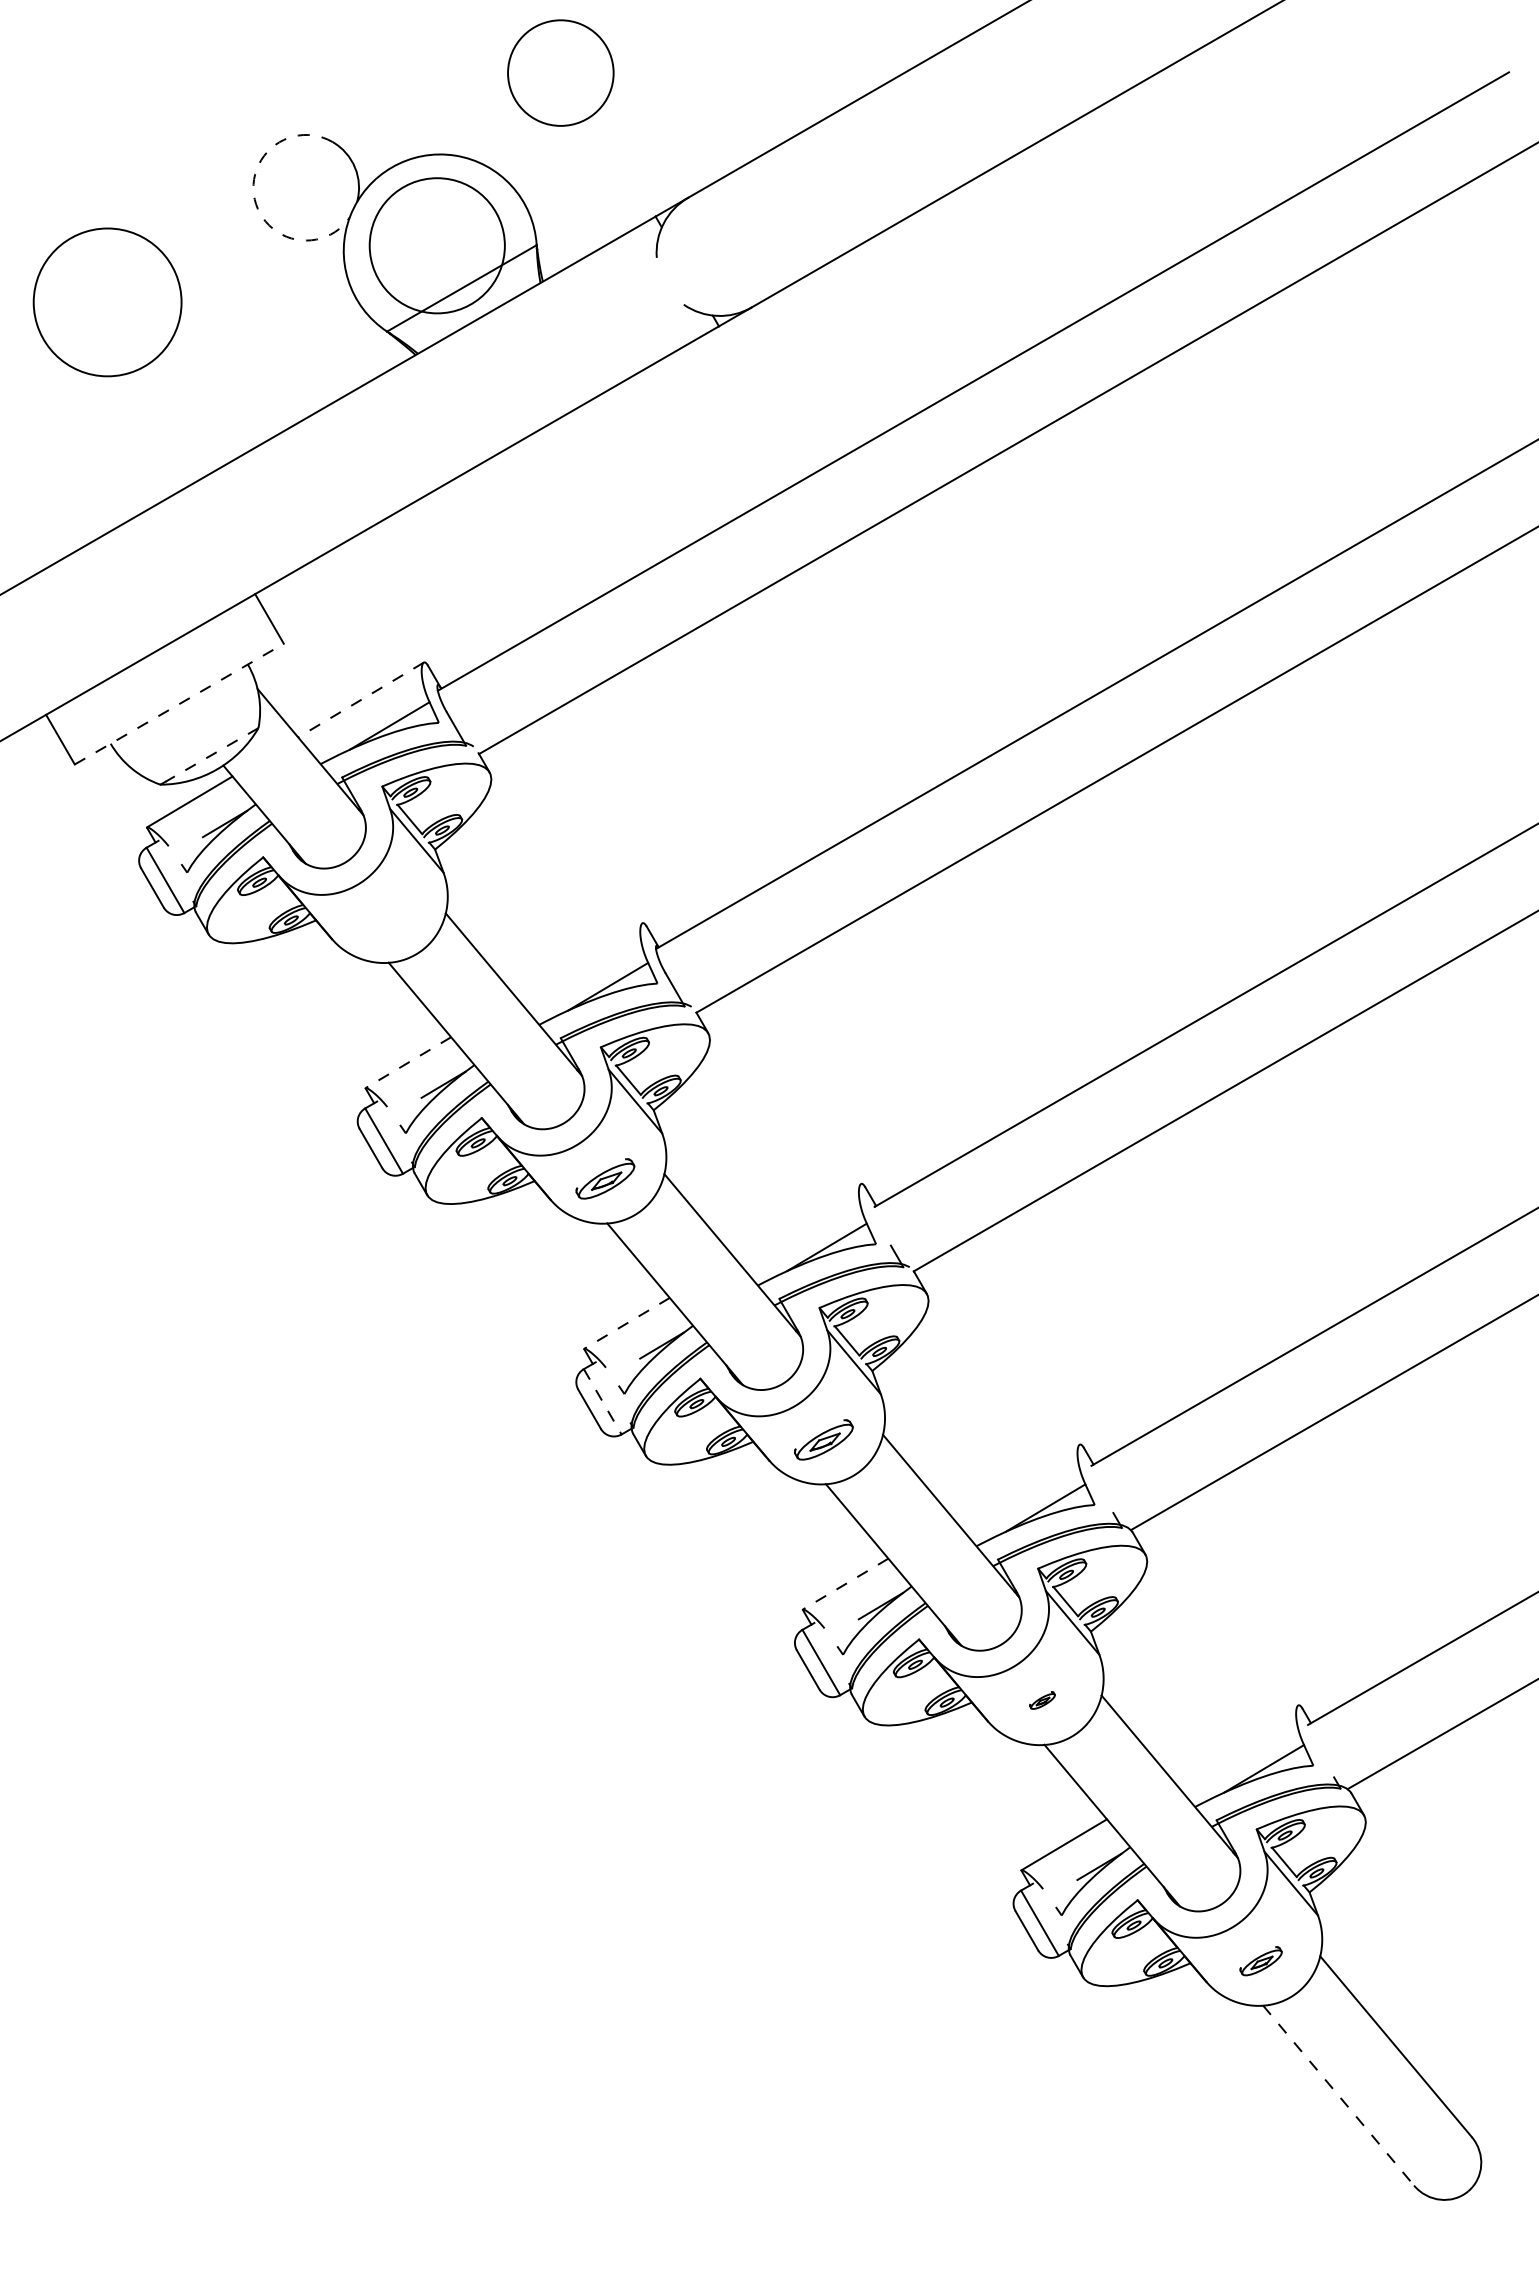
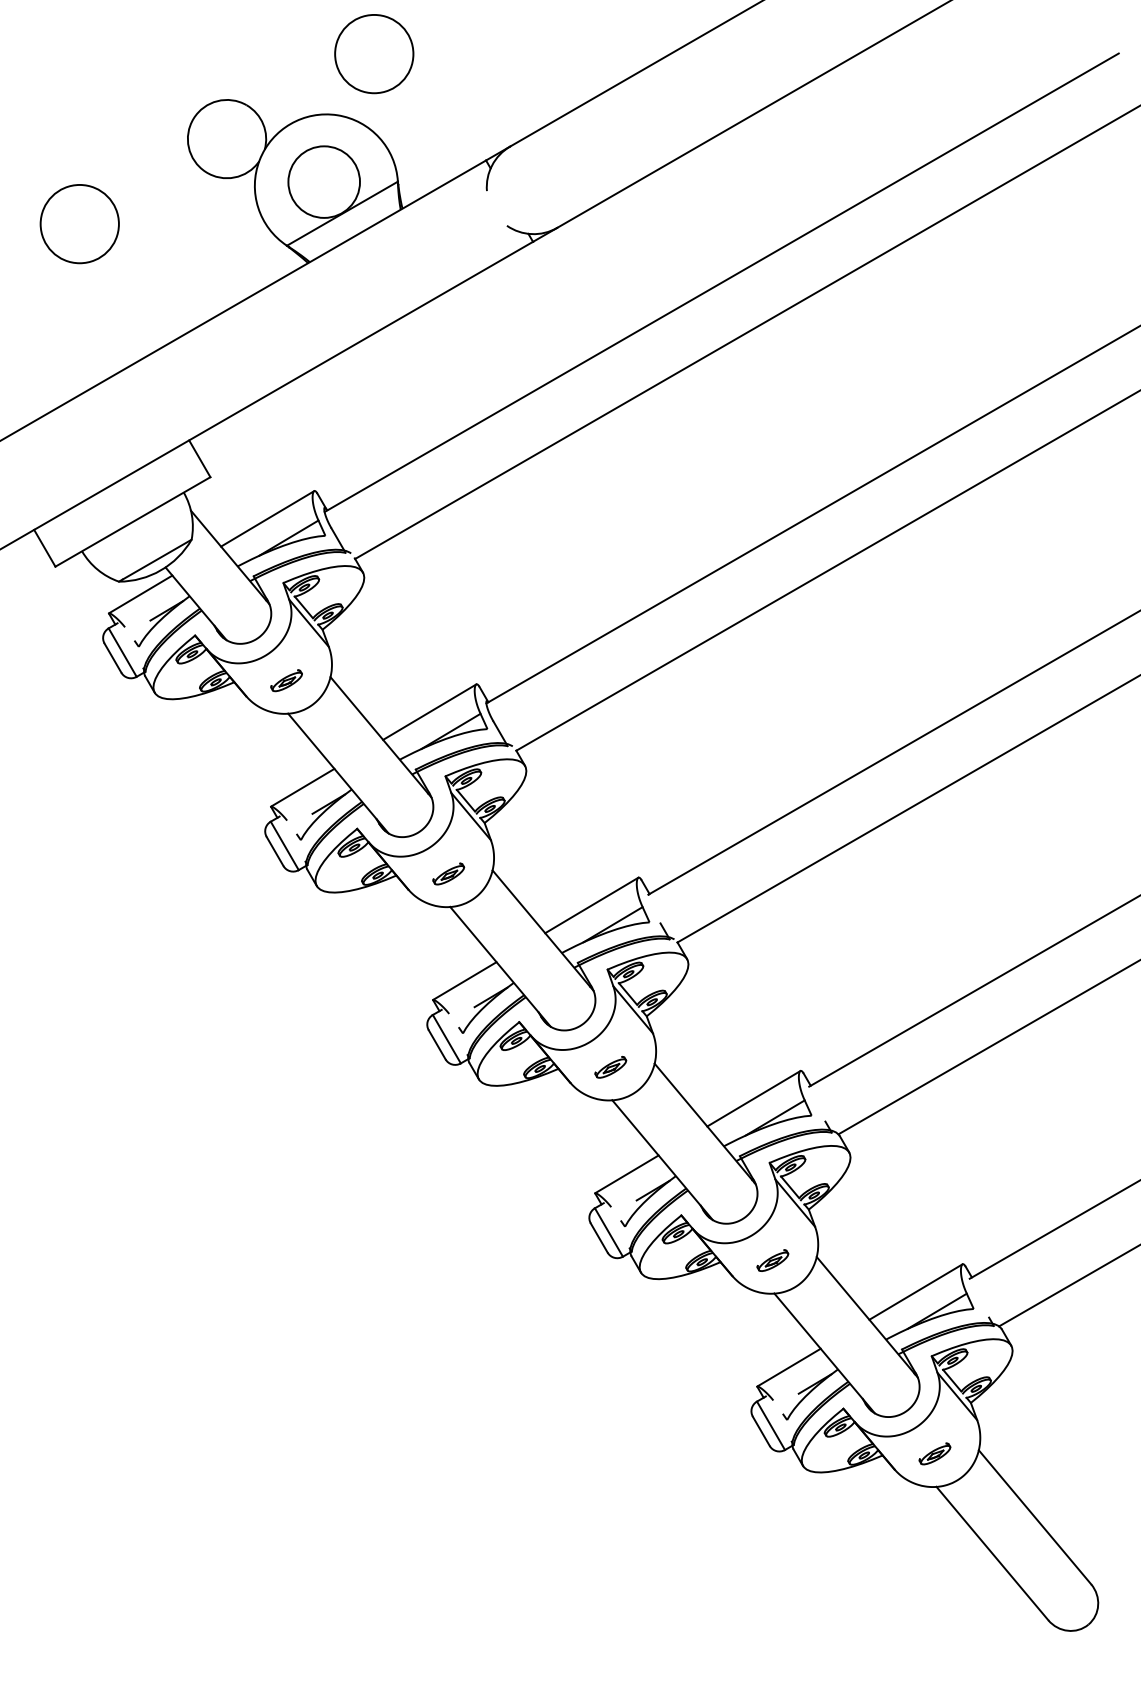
circle: (560, 72) -> (374, 53), moved
arc: (254, 199) -> (188, 147), dashed -> solid
circle: (437, 245) -> (324, 181), size x0.71
circle: (107, 302) -> (79, 224), size x0.71
line: (360, 700) -> (267, 519), dashed -> solid
line: (179, 704) -> (133, 522), dashed -> solid
line: (212, 754) -> (157, 559), dashed -> solid
part: (386, 918) -> (286, 680), added
line: (579, 960) -> (429, 712), added
line: (408, 1062) -> (302, 787), dashed -> solid
part: (604, 1179) -> (448, 874), size x0.71
line: (798, 1221) -> (592, 905), added
line: (627, 1323) -> (465, 981), dashed -> solid
line: (602, 1401) -> (446, 1038), dashed -> solid
part: (823, 1439) -> (610, 1067), size x0.71
line: (1016, 1481) -> (753, 1098), added
line: (845, 1584) -> (626, 1174), dashed -> solid
part: (1042, 1700) -> (772, 1260), size x1.67
line: (1235, 1742) -> (915, 1291), added
line: (1338, 2095) -> (992, 1553), dashed -> solid

